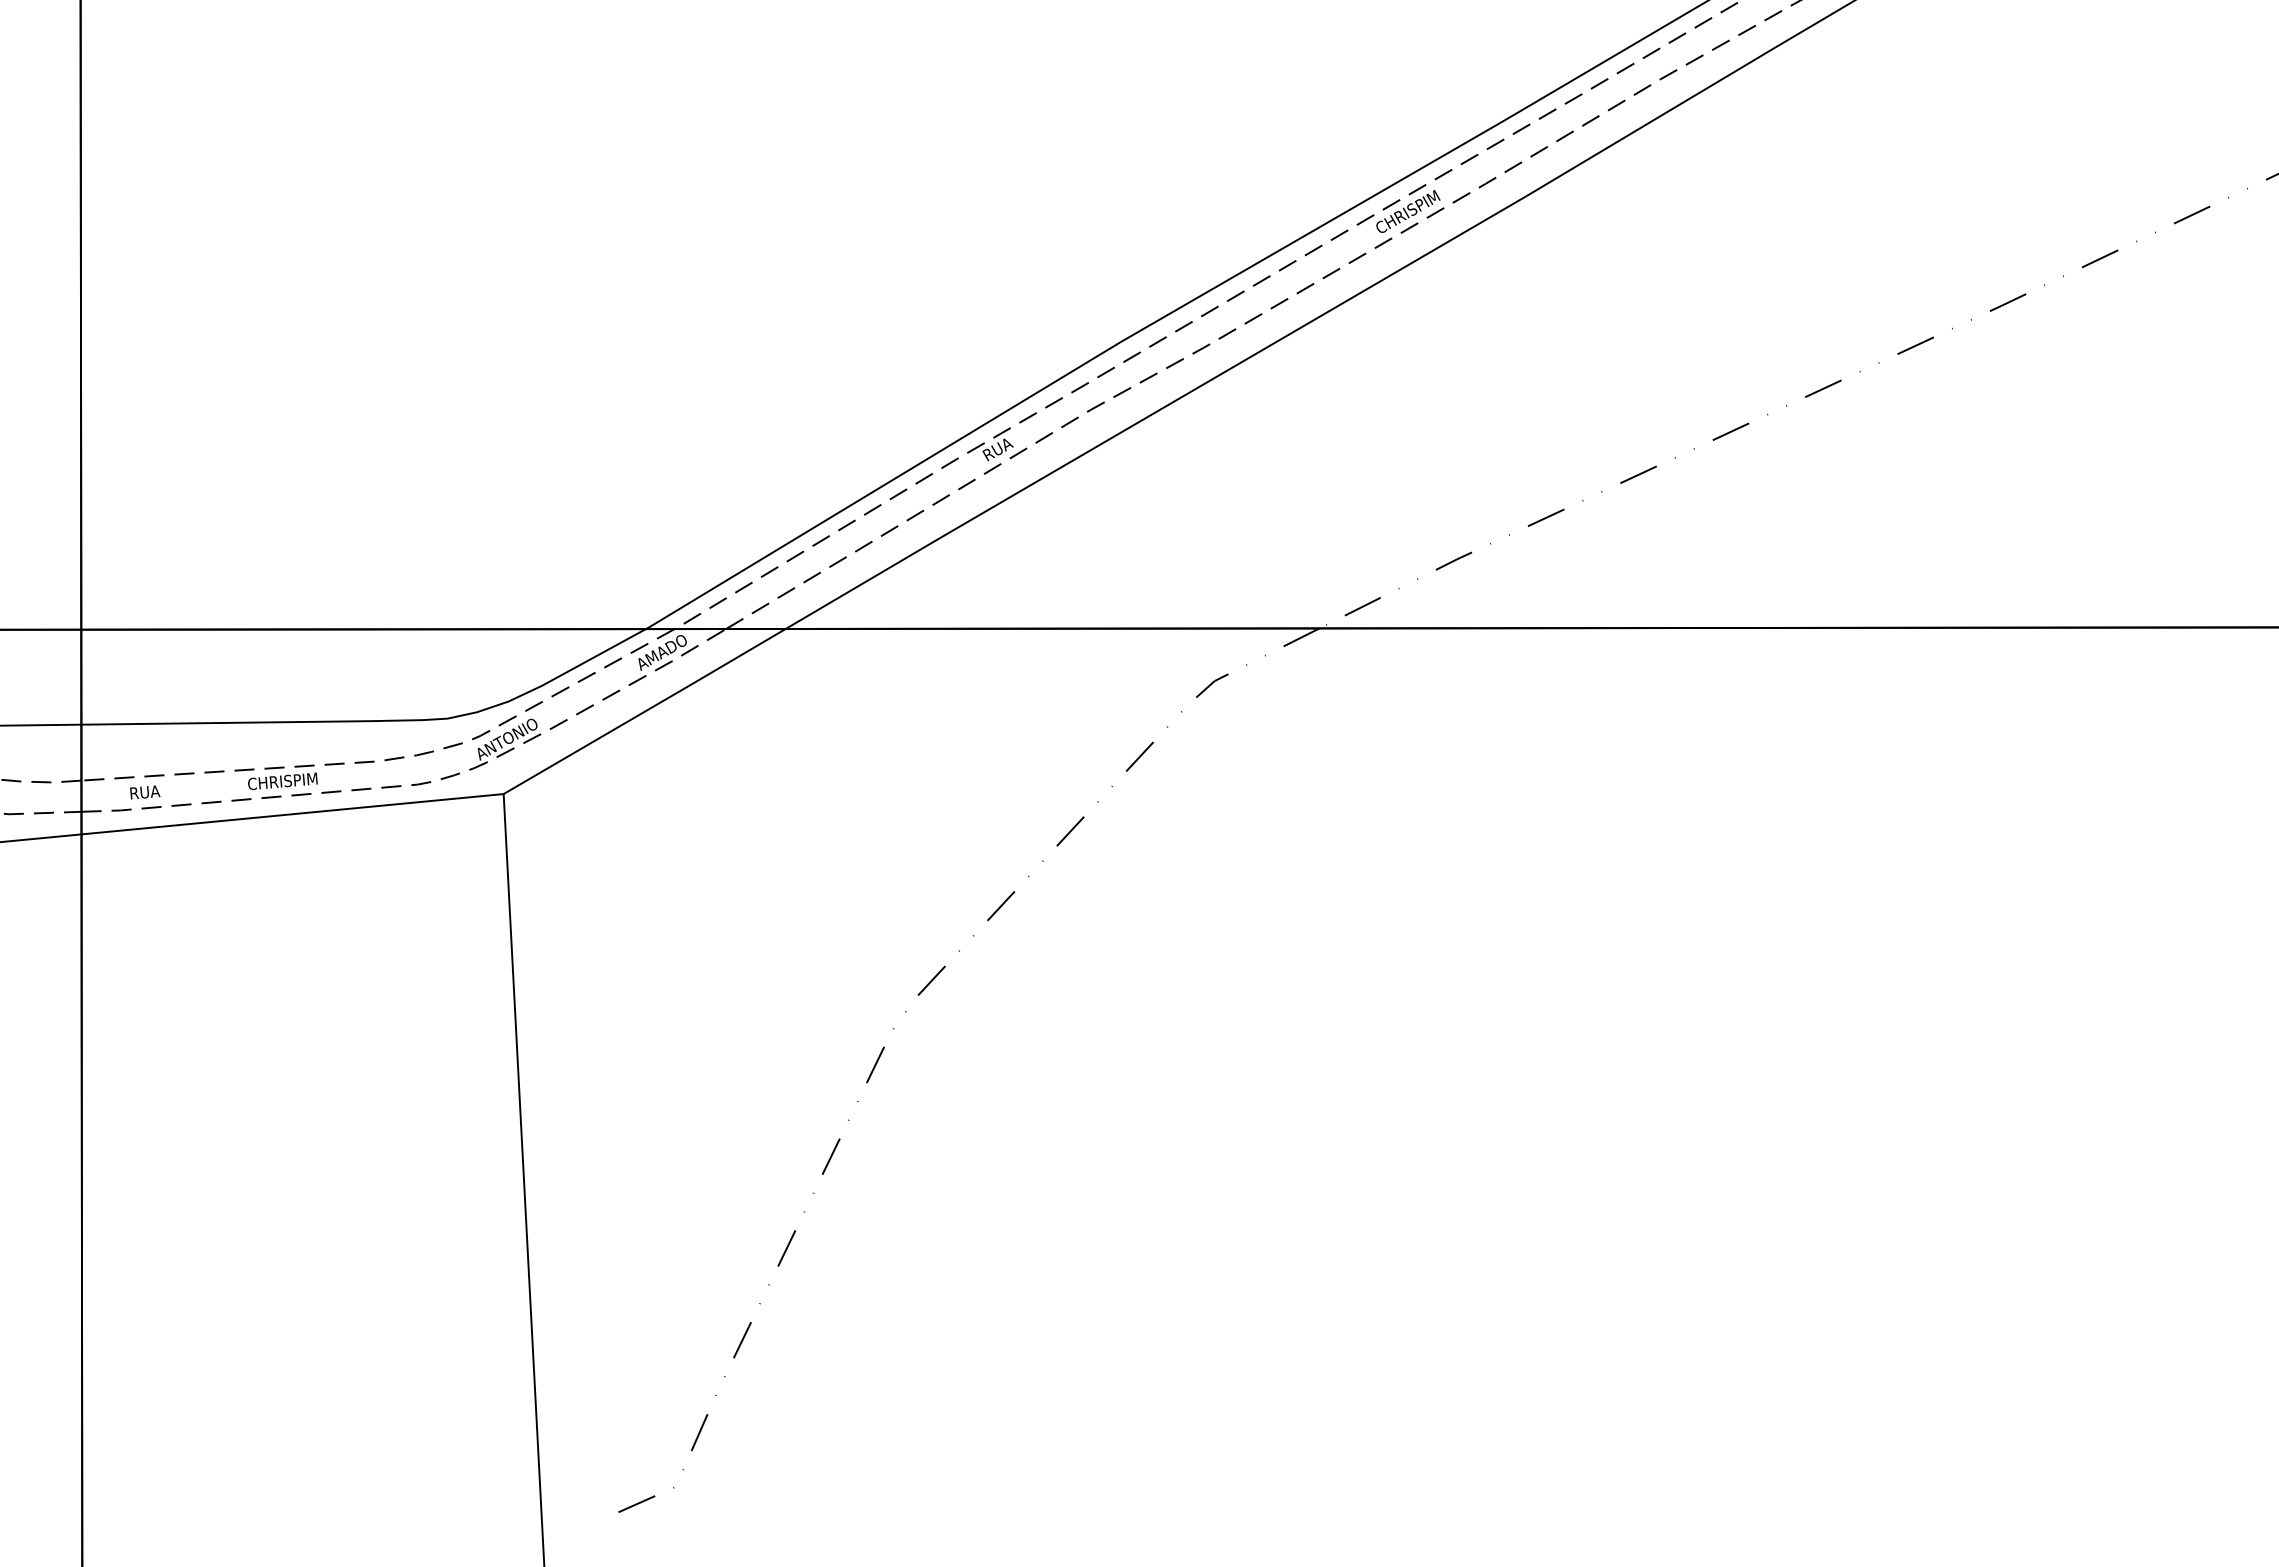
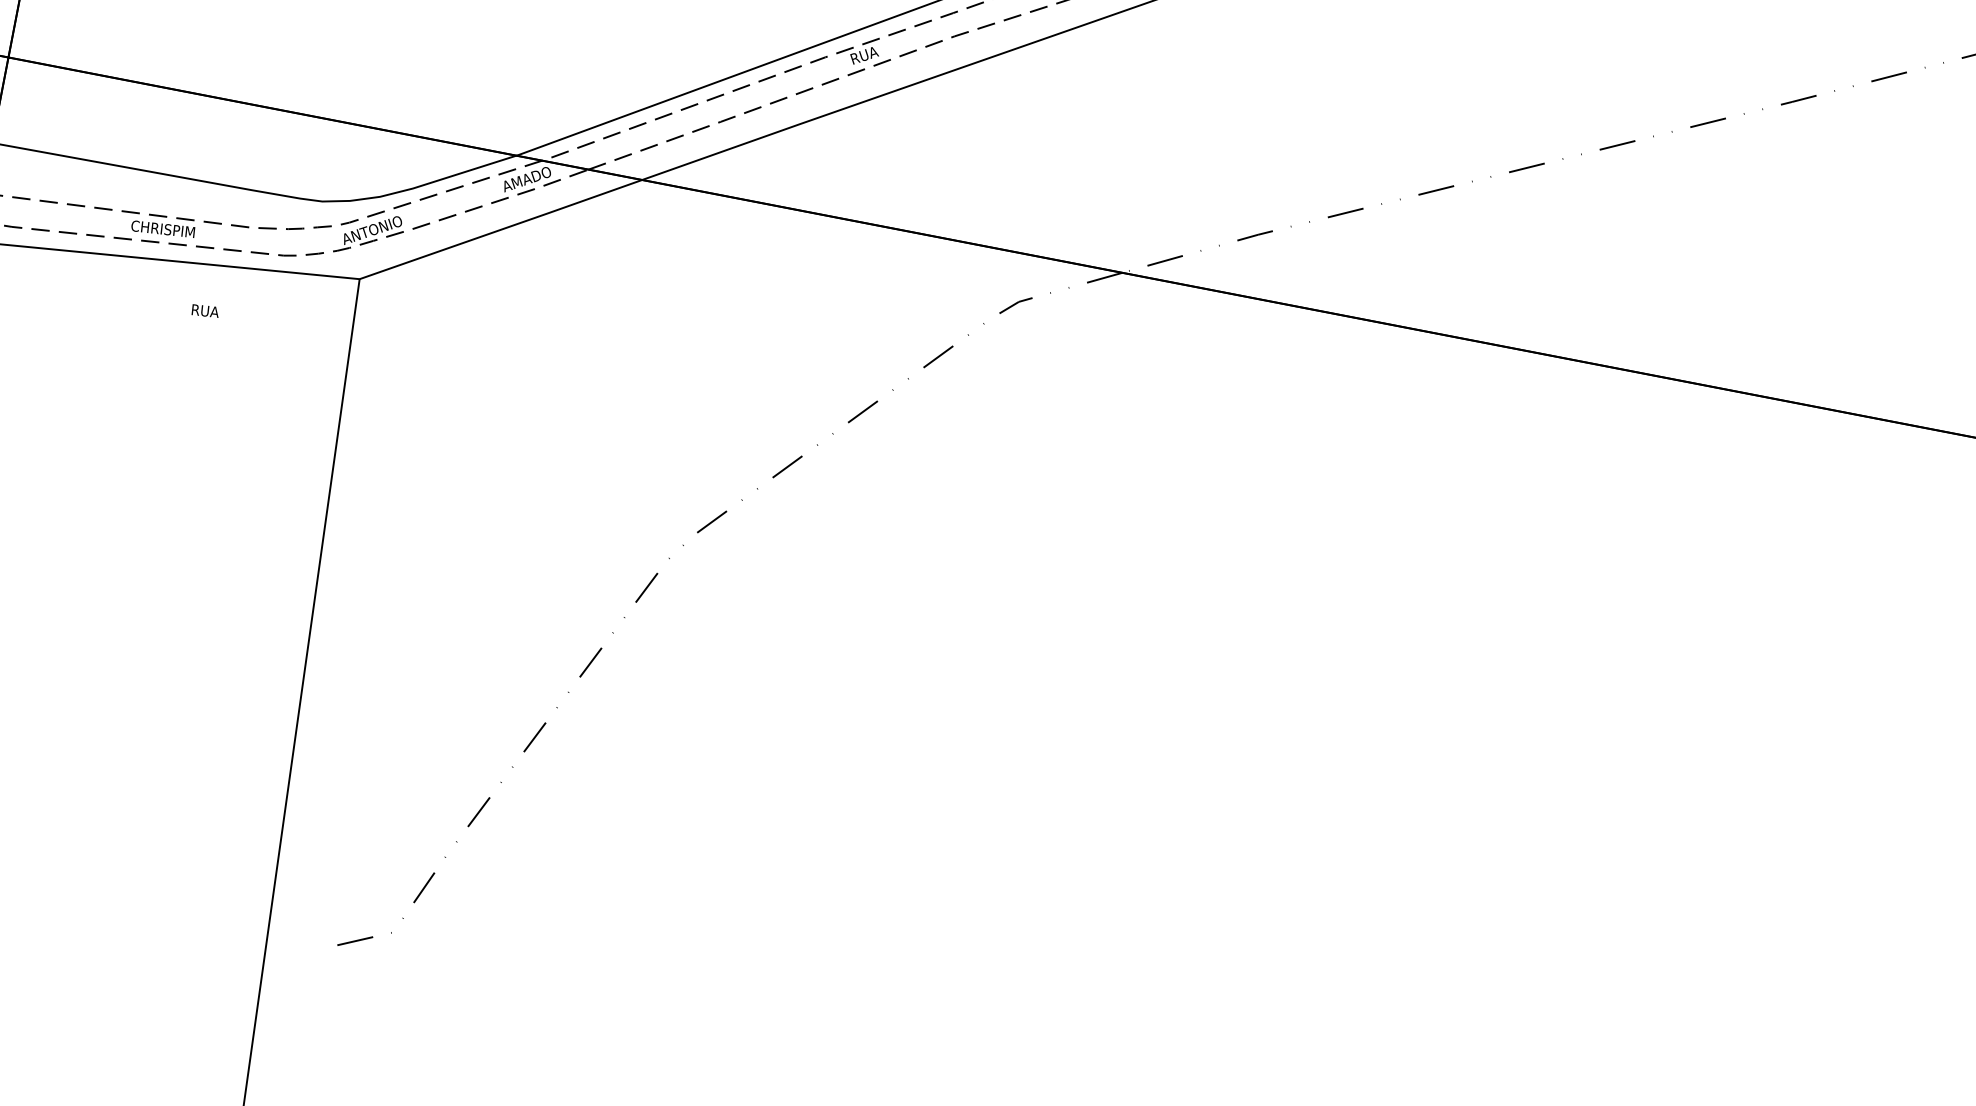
text: (145, 792) -> (205, 311), moved

